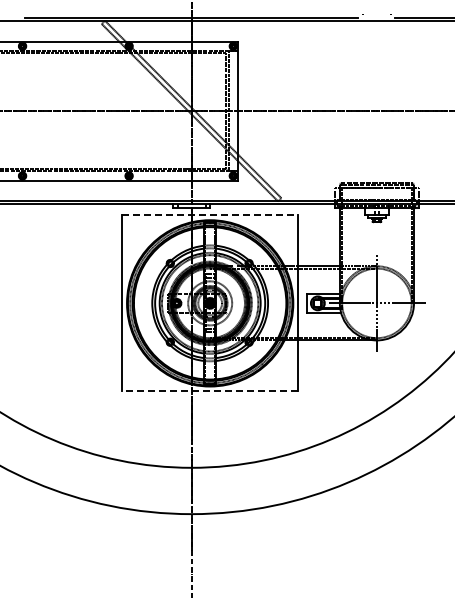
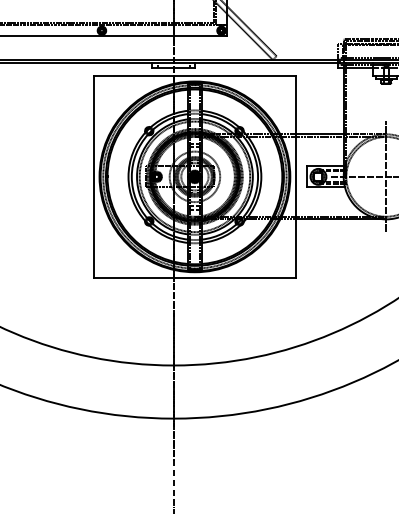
line: (210, 215) -> (195, 76), dashed -> solid
line: (209, 391) -> (194, 277), dashed -> solid

